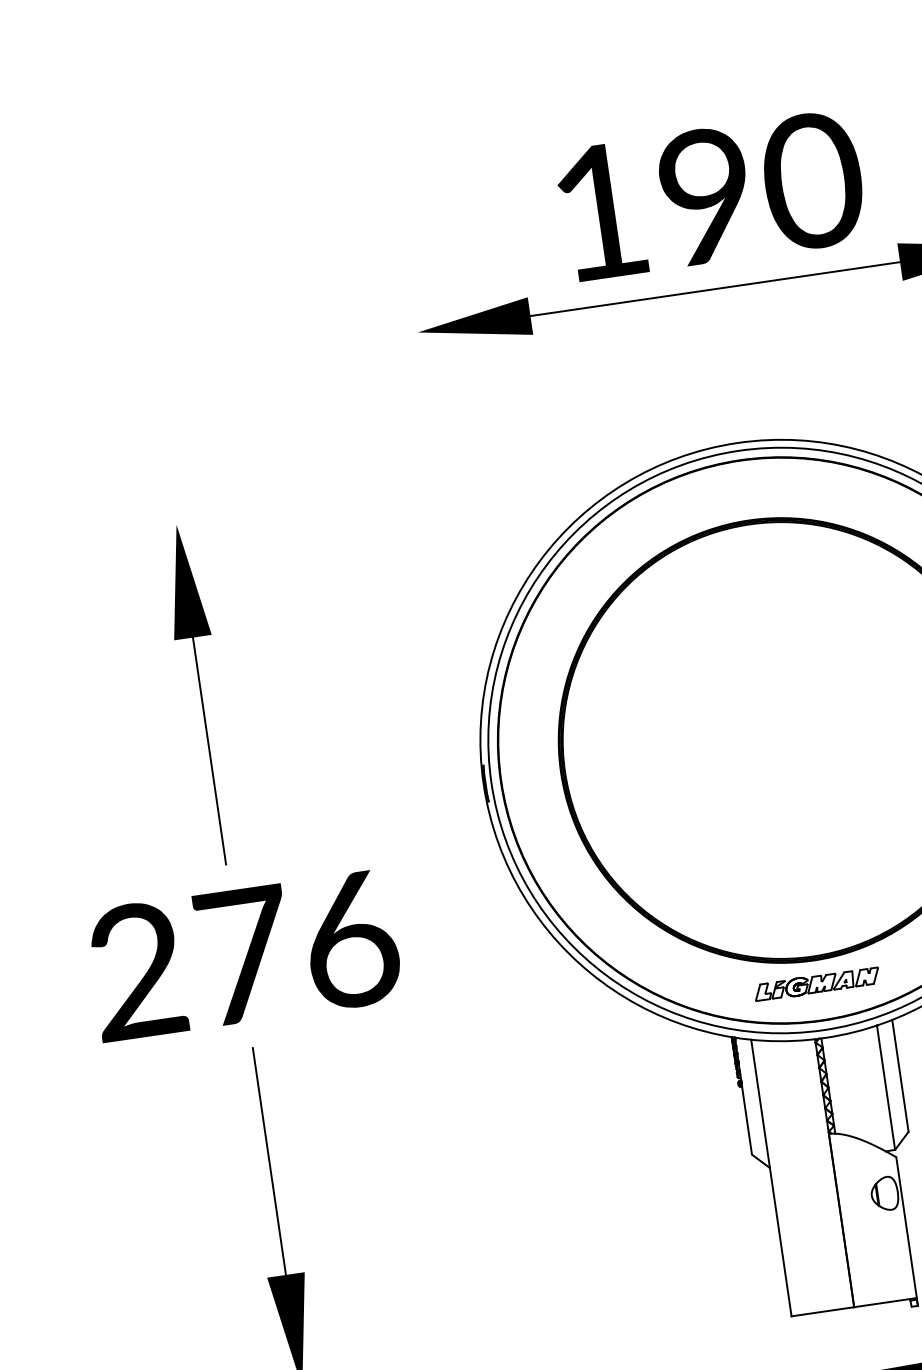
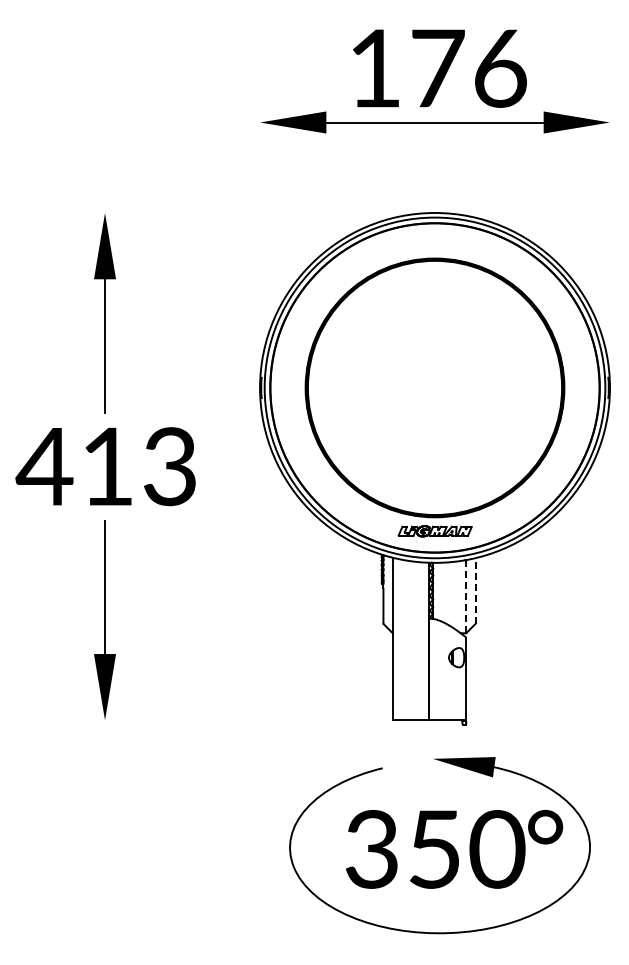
text: (762, 188) -> (470, 68), 190 -> 176
text: (240, 955) -> (105, 466), 276 -> 413
line: (900, 1076) -> (475, 591), solid -> dashed
line: (886, 1087) -> (466, 596), solid -> dashed

